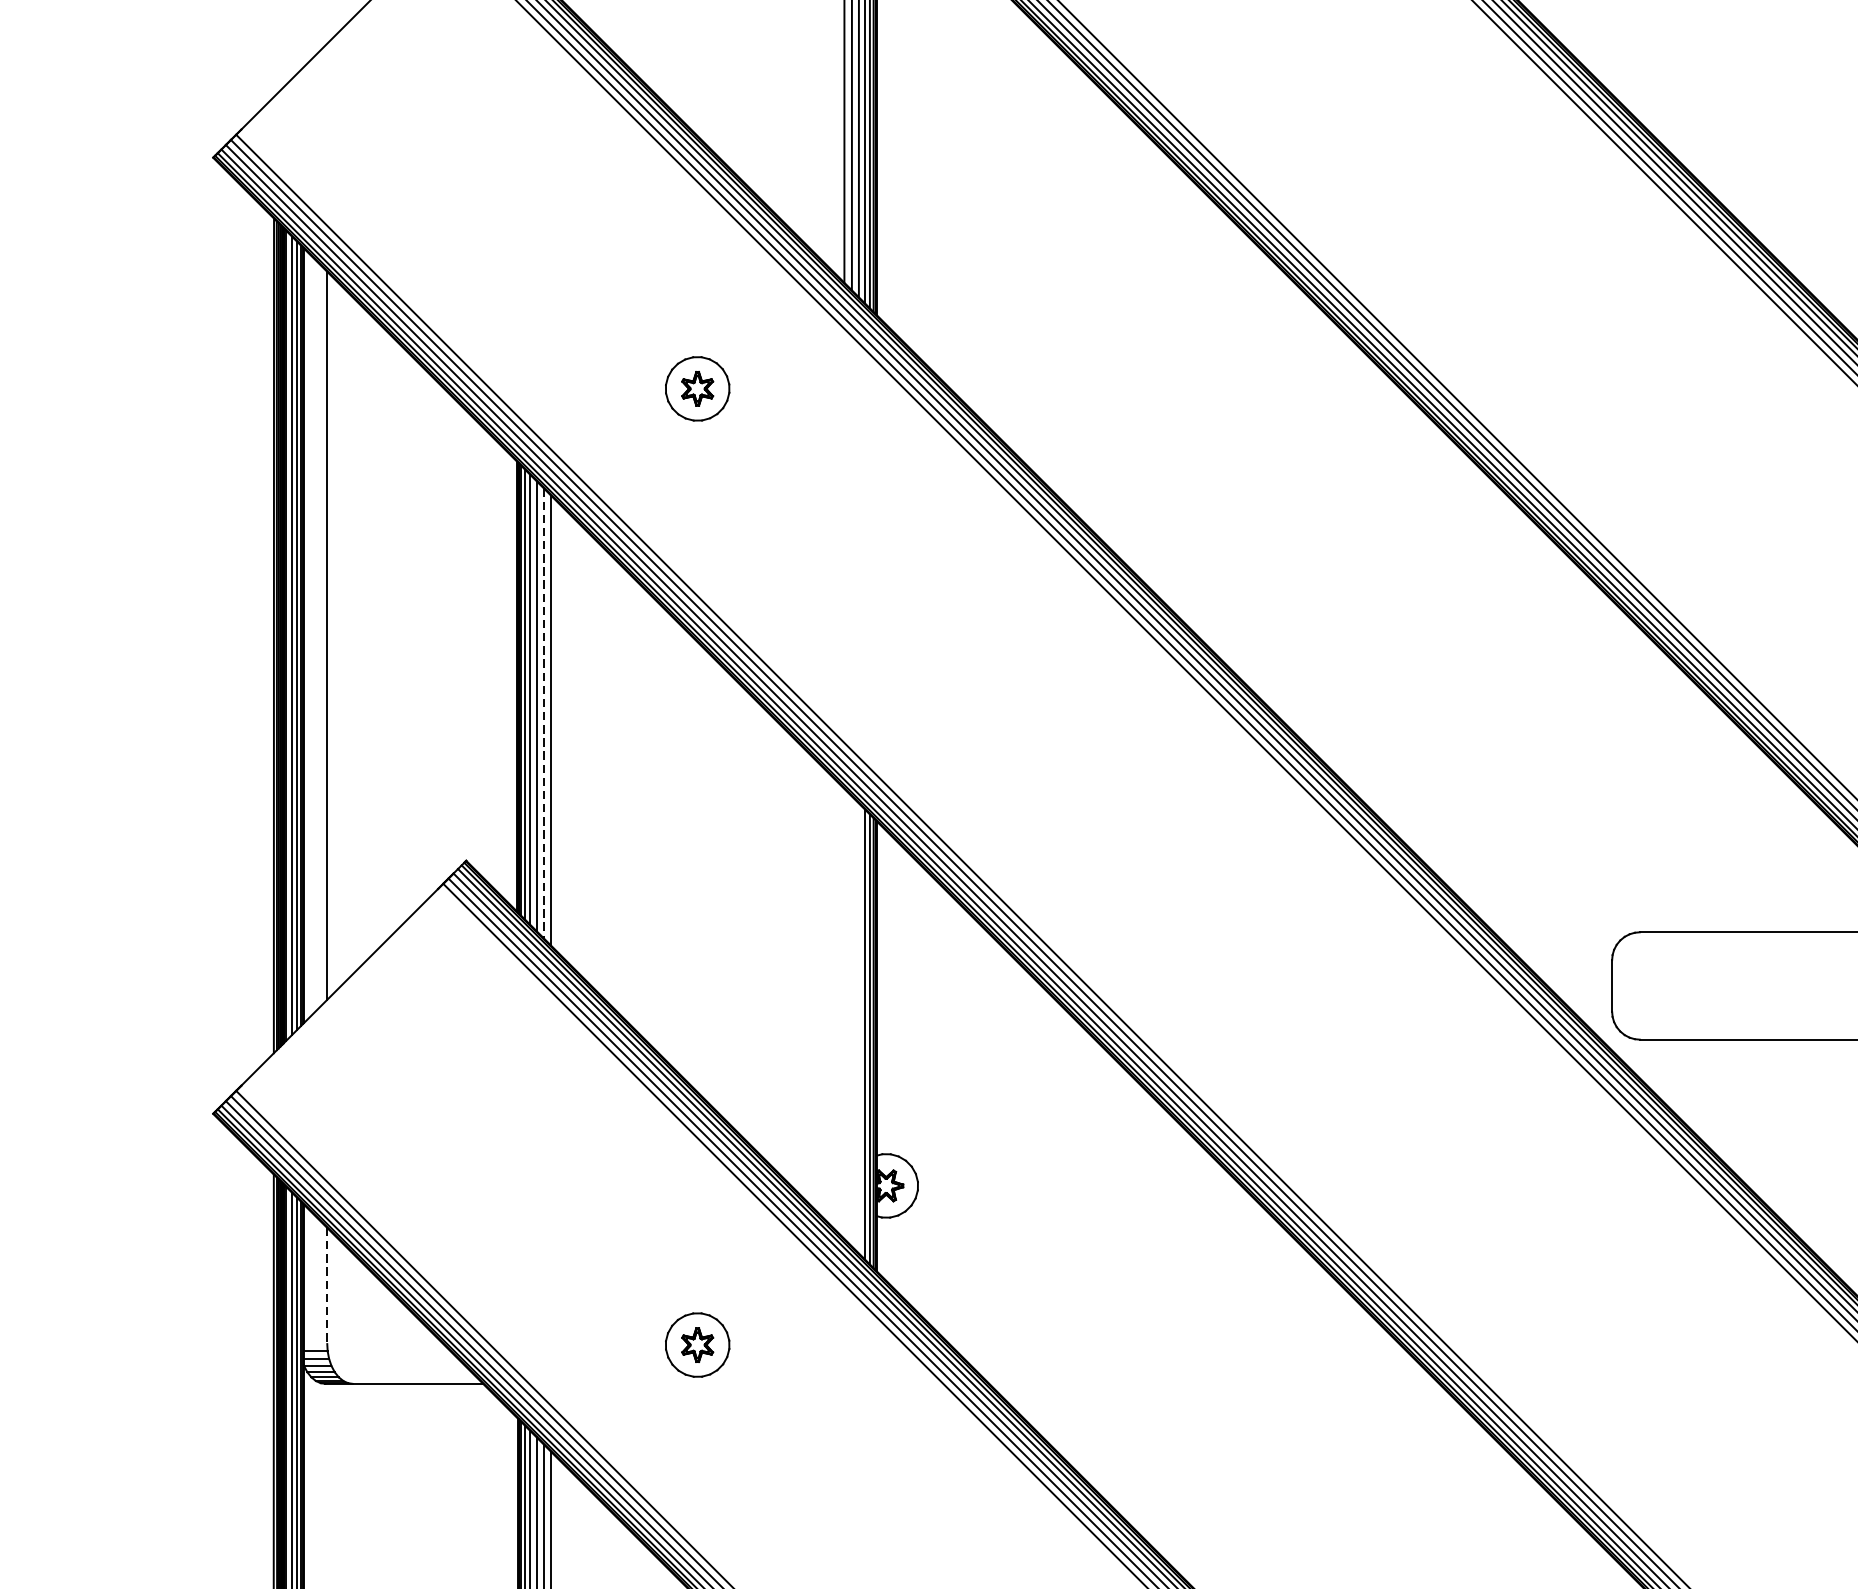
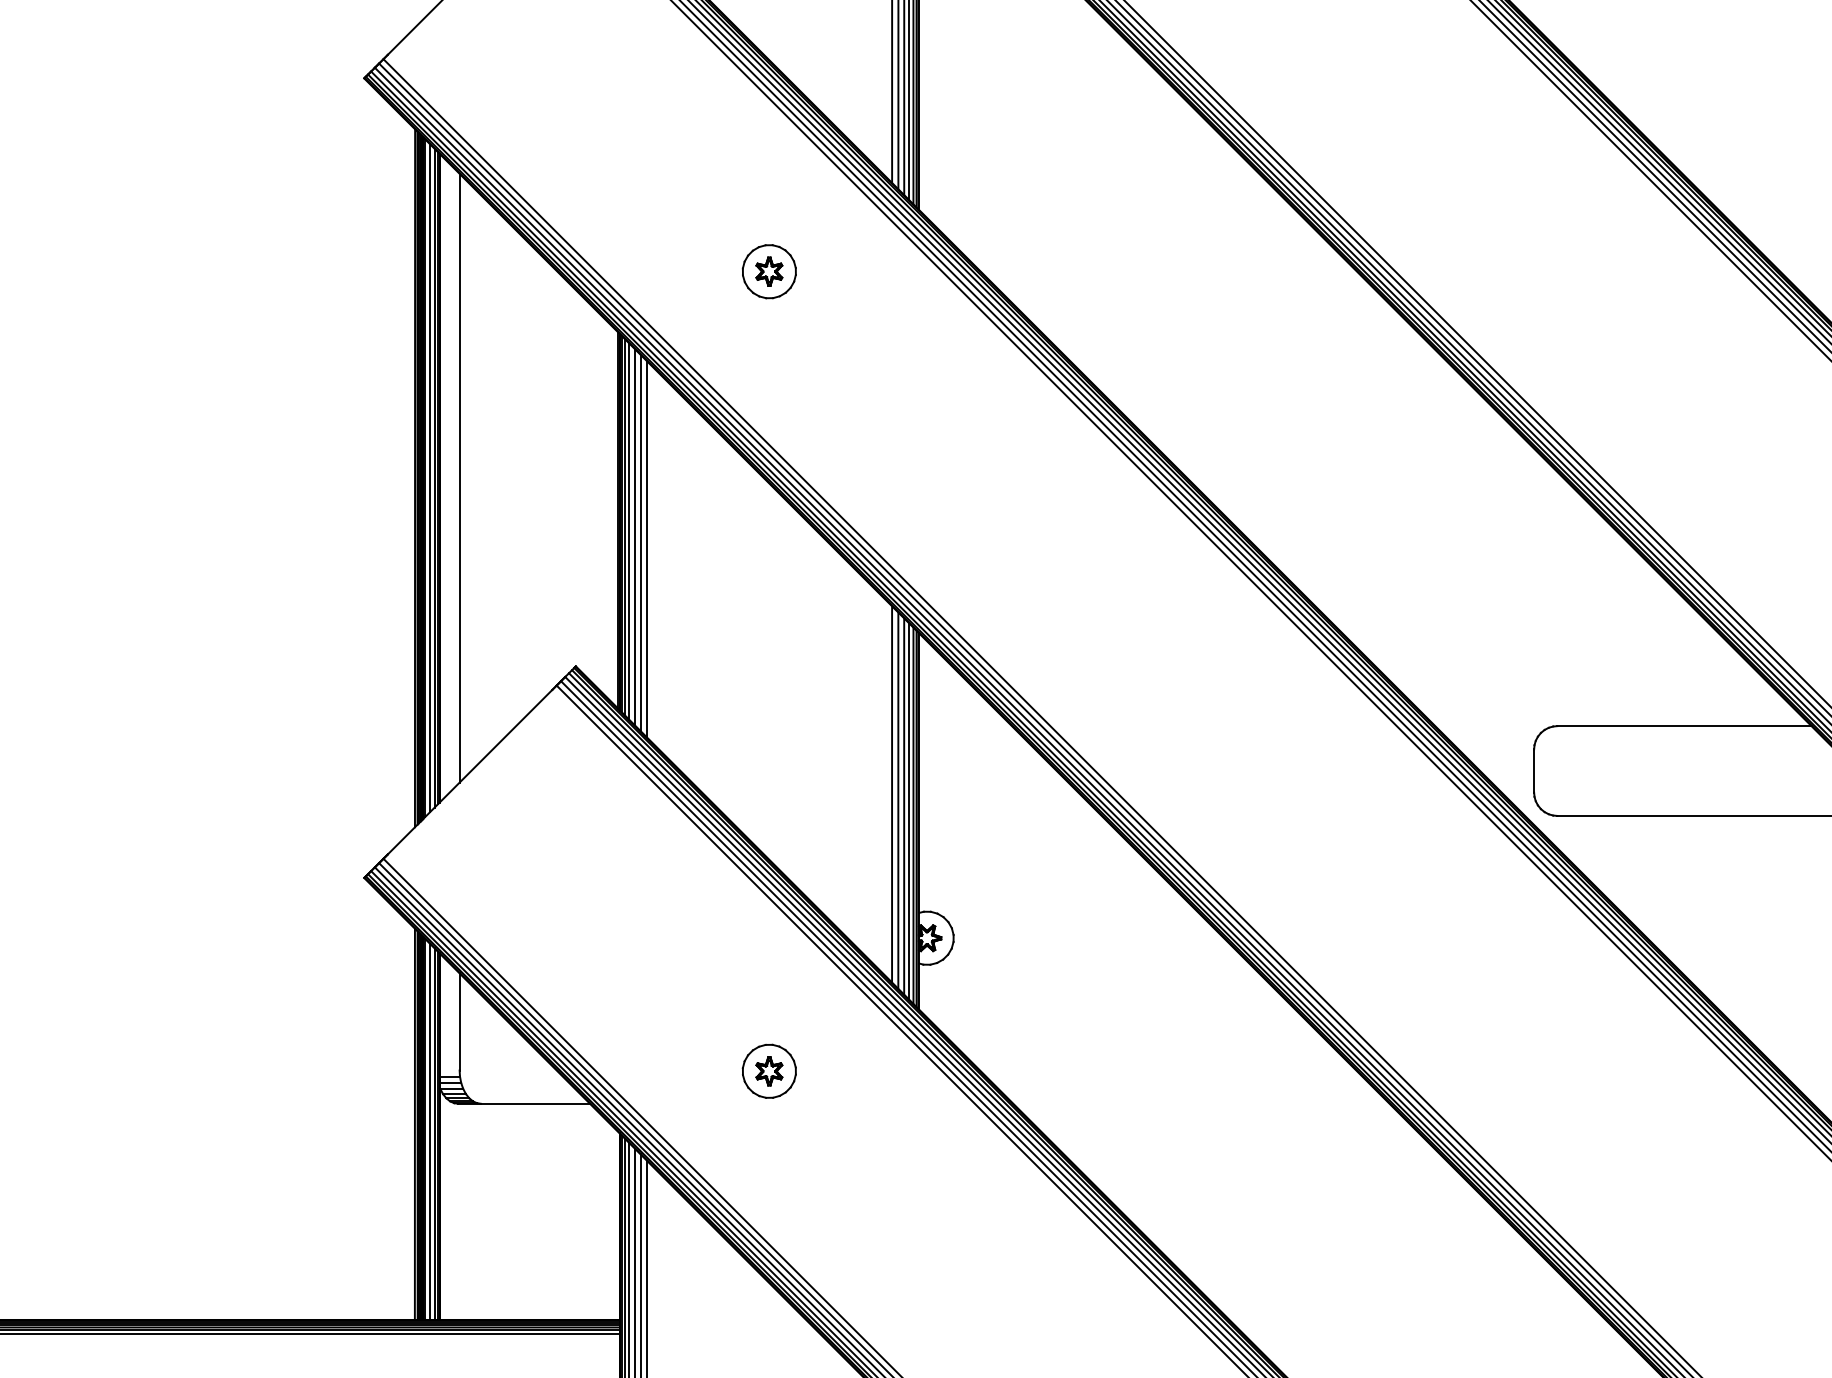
line: (543, 713) -> (640, 543), dashed -> solid
line: (844, 1014) -> (892, 794), added
line: (852, 1021) -> (898, 800), added
line: (859, 1028) -> (904, 806), added
line: (327, 1285) -> (459, 1021), dashed -> solid

